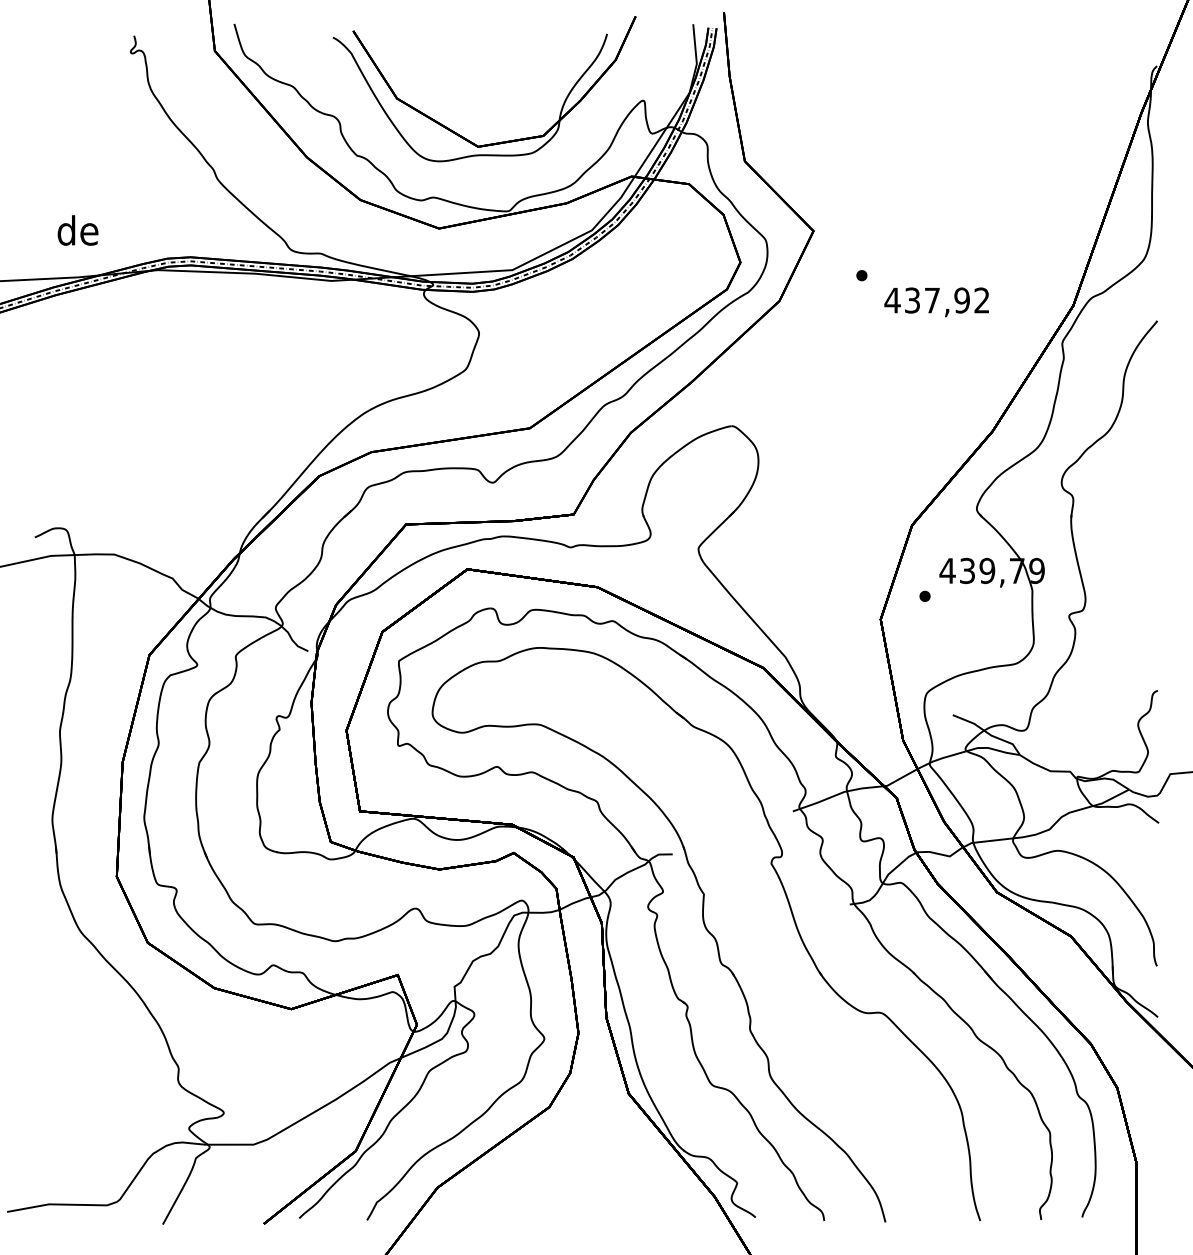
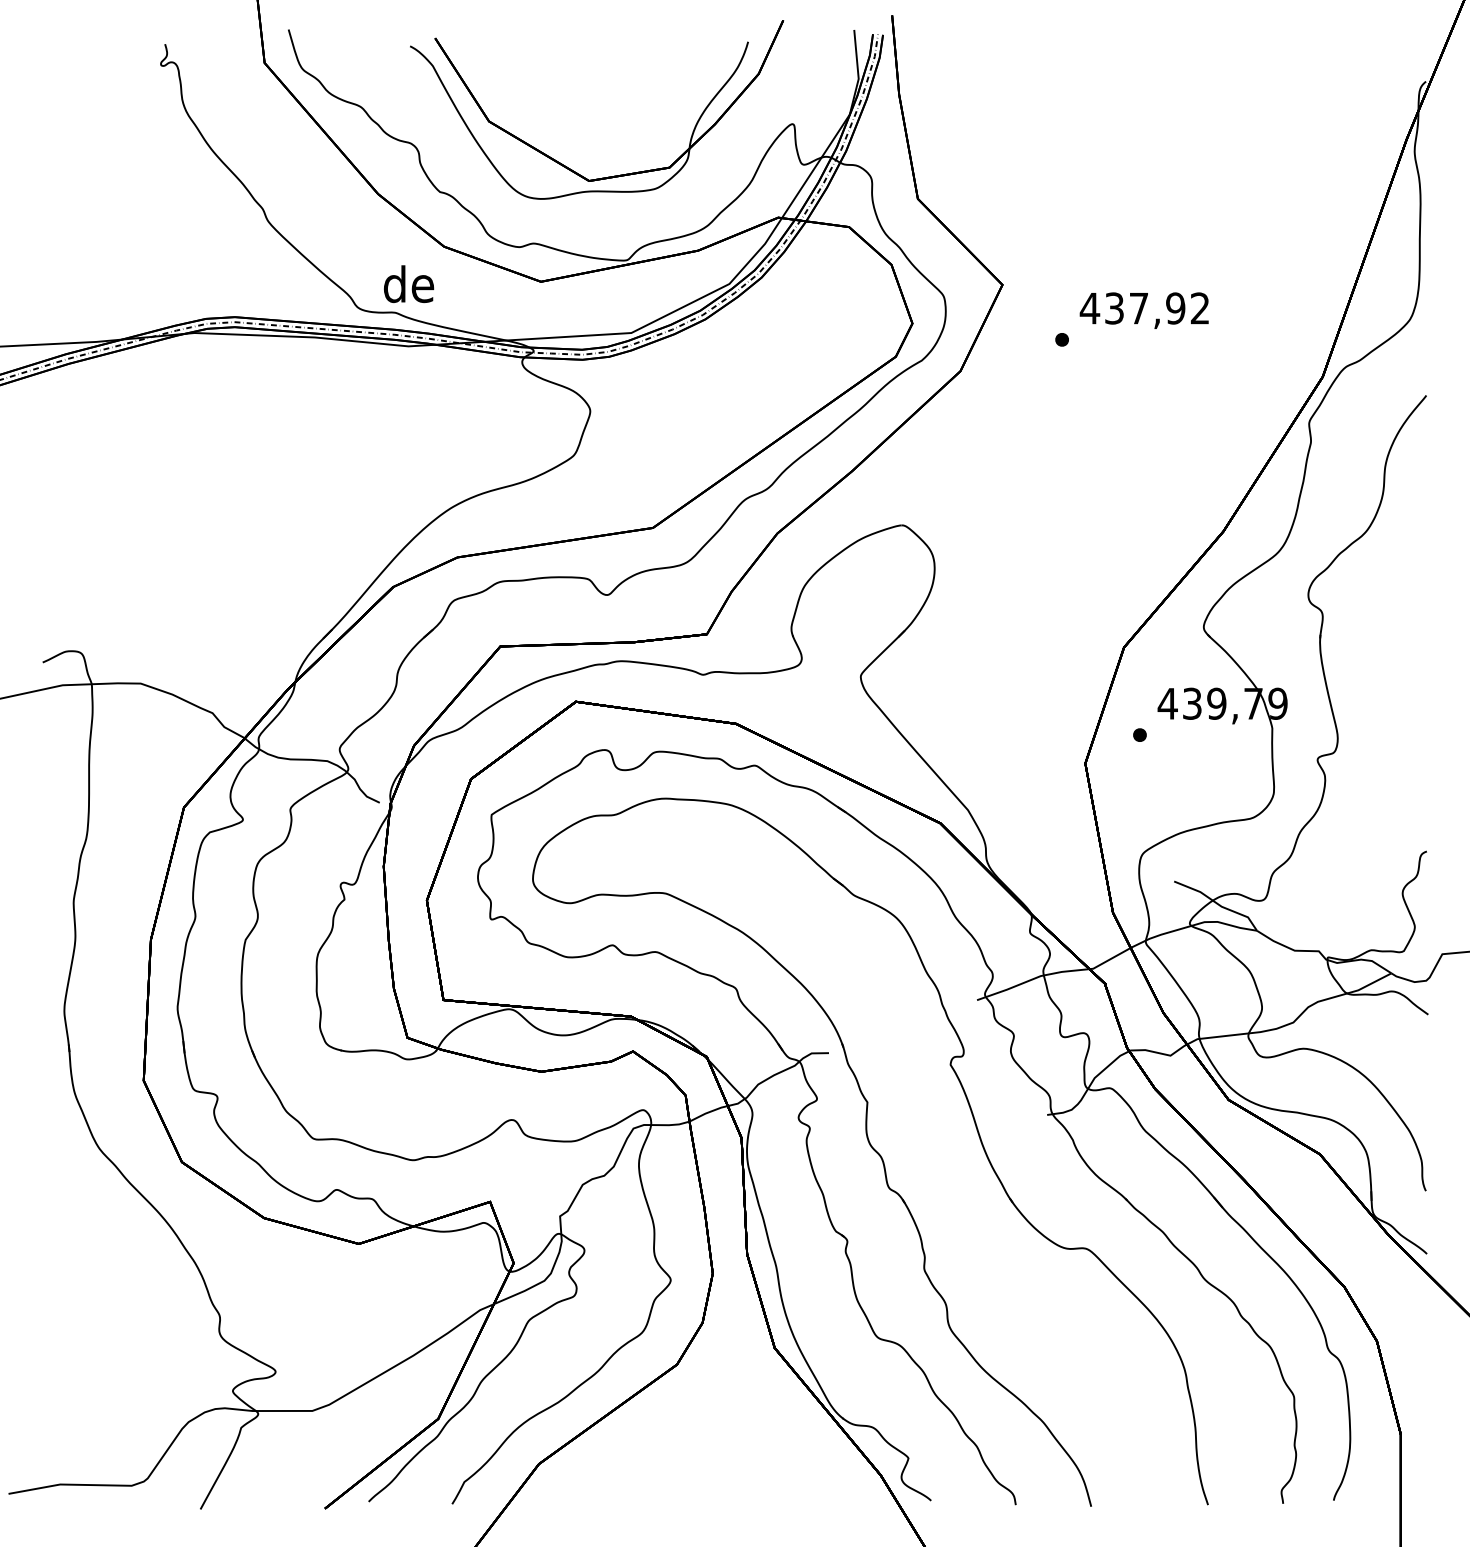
text: (78, 229) -> (409, 283), moved
text: (936, 302) -> (1143, 310), moved

